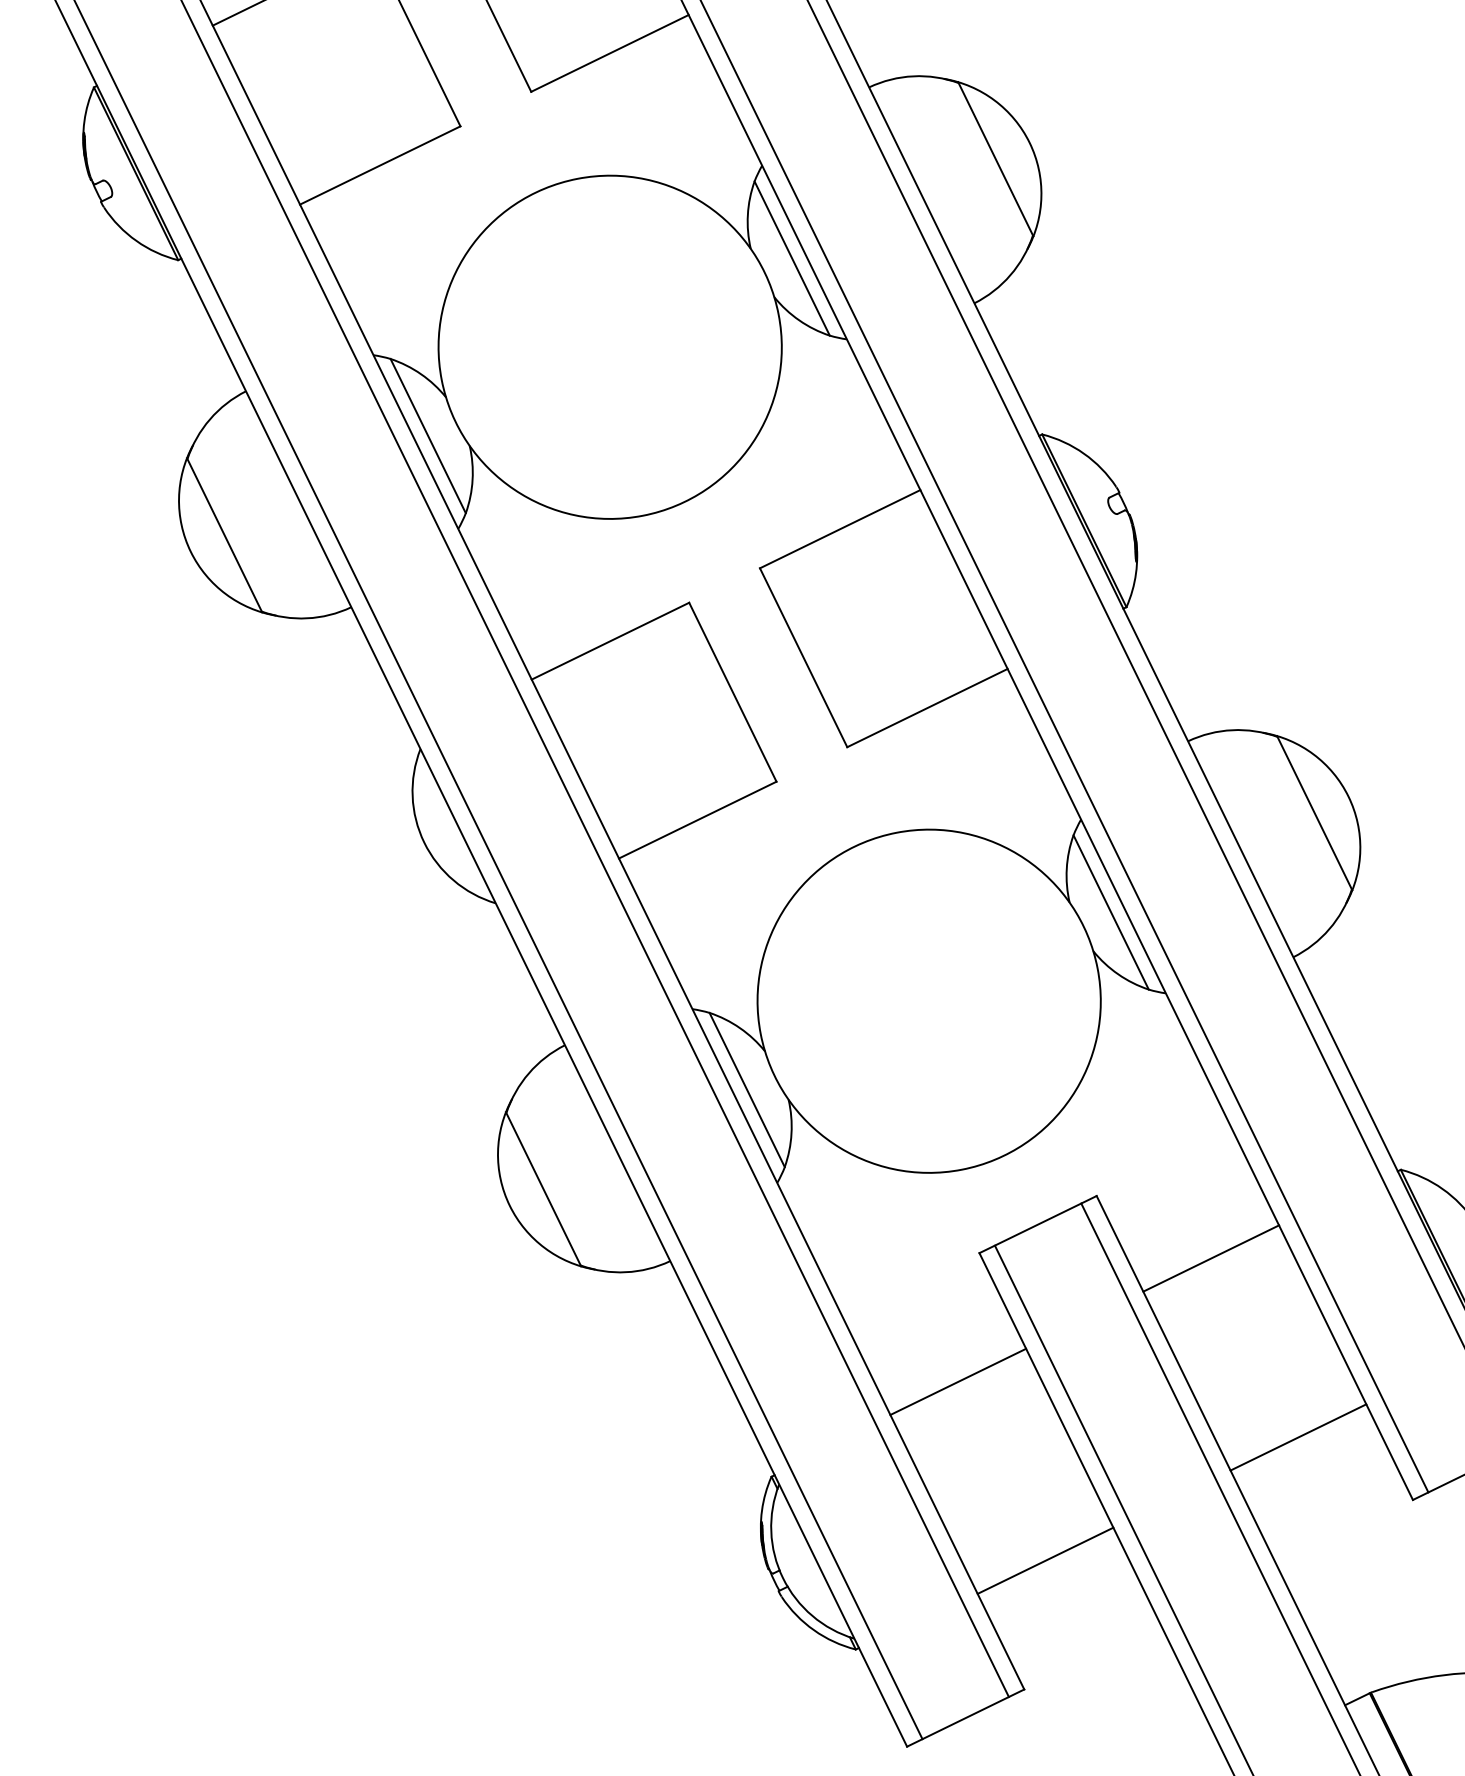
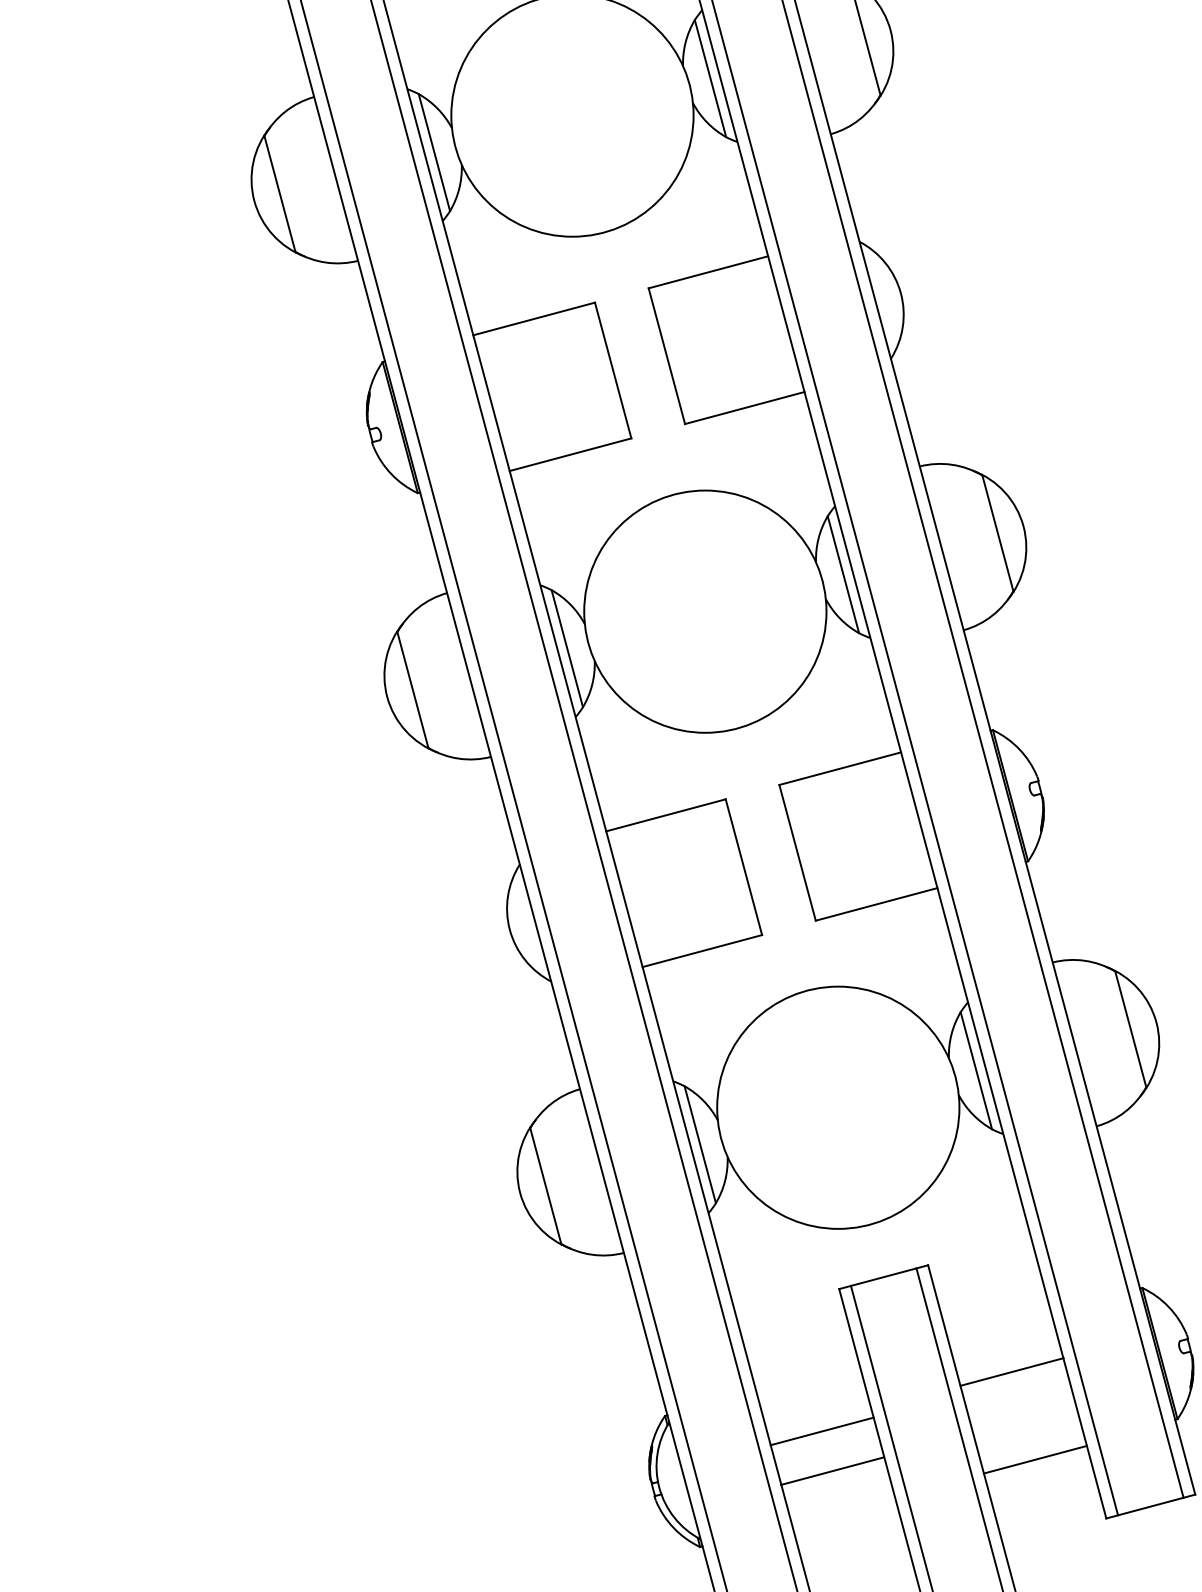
line: (1210, 1257) -> (1011, 1371), moved
line: (957, 1382) -> (821, 1431), moved
line: (1045, 1559) -> (832, 1470), moved

